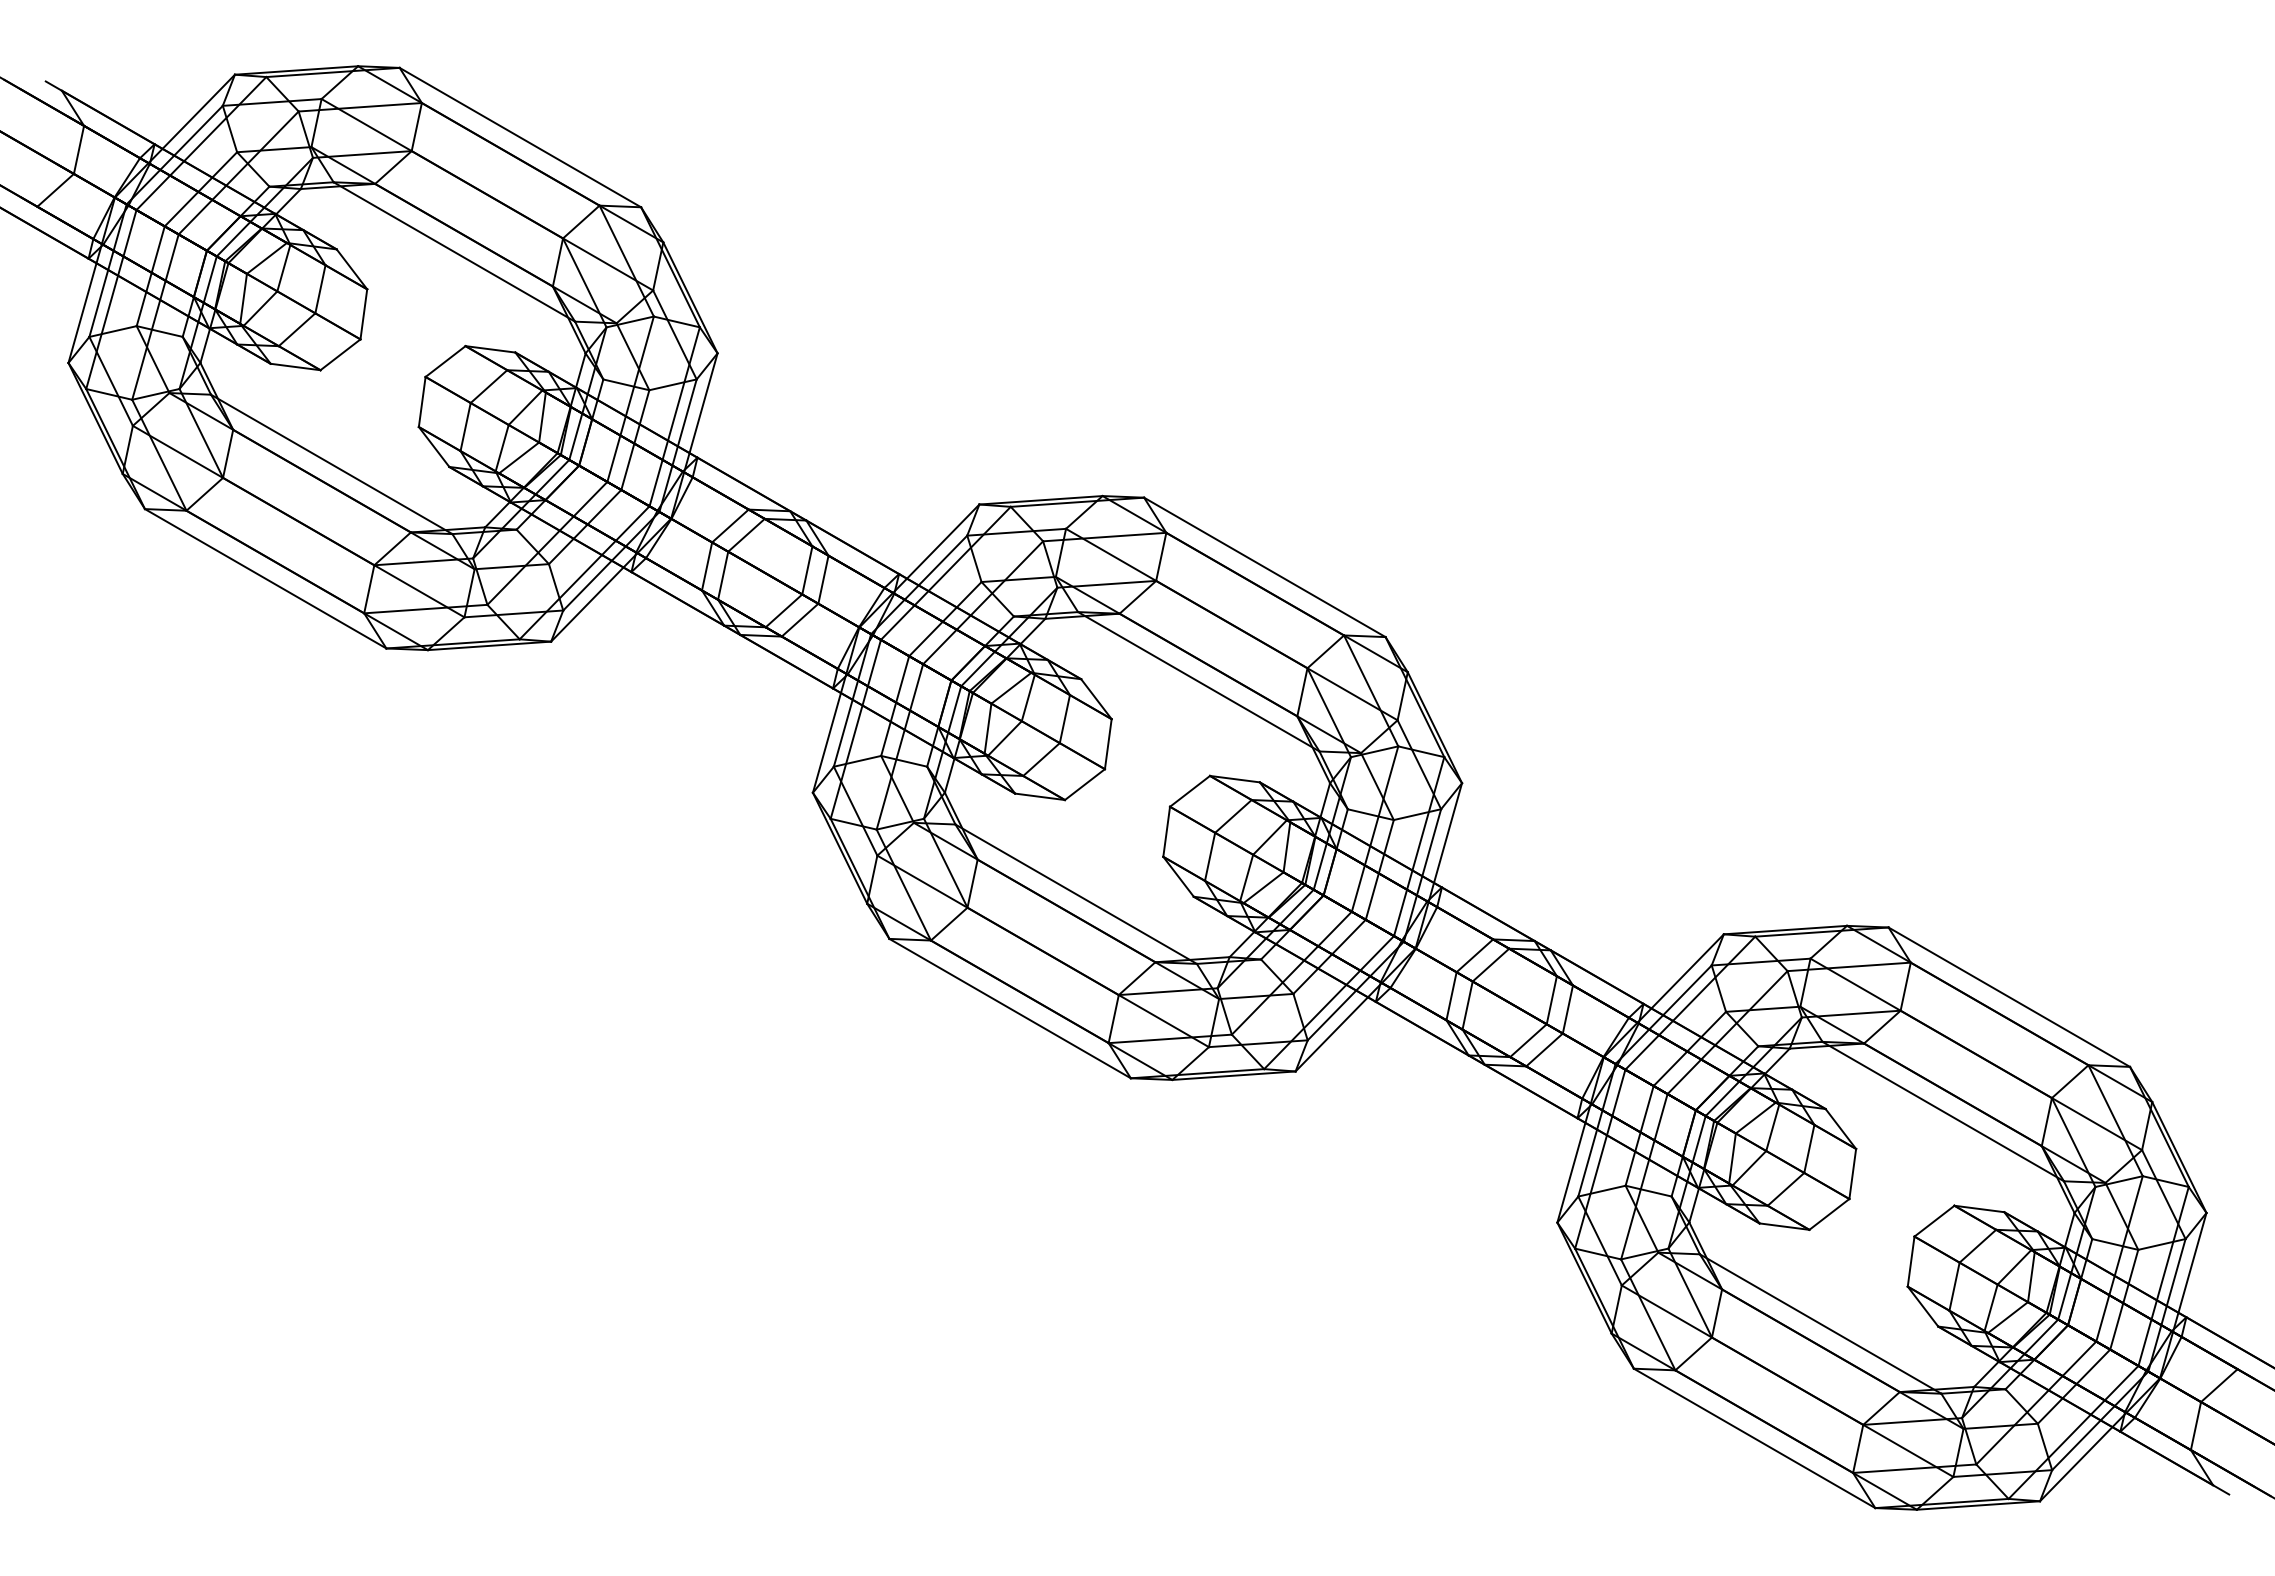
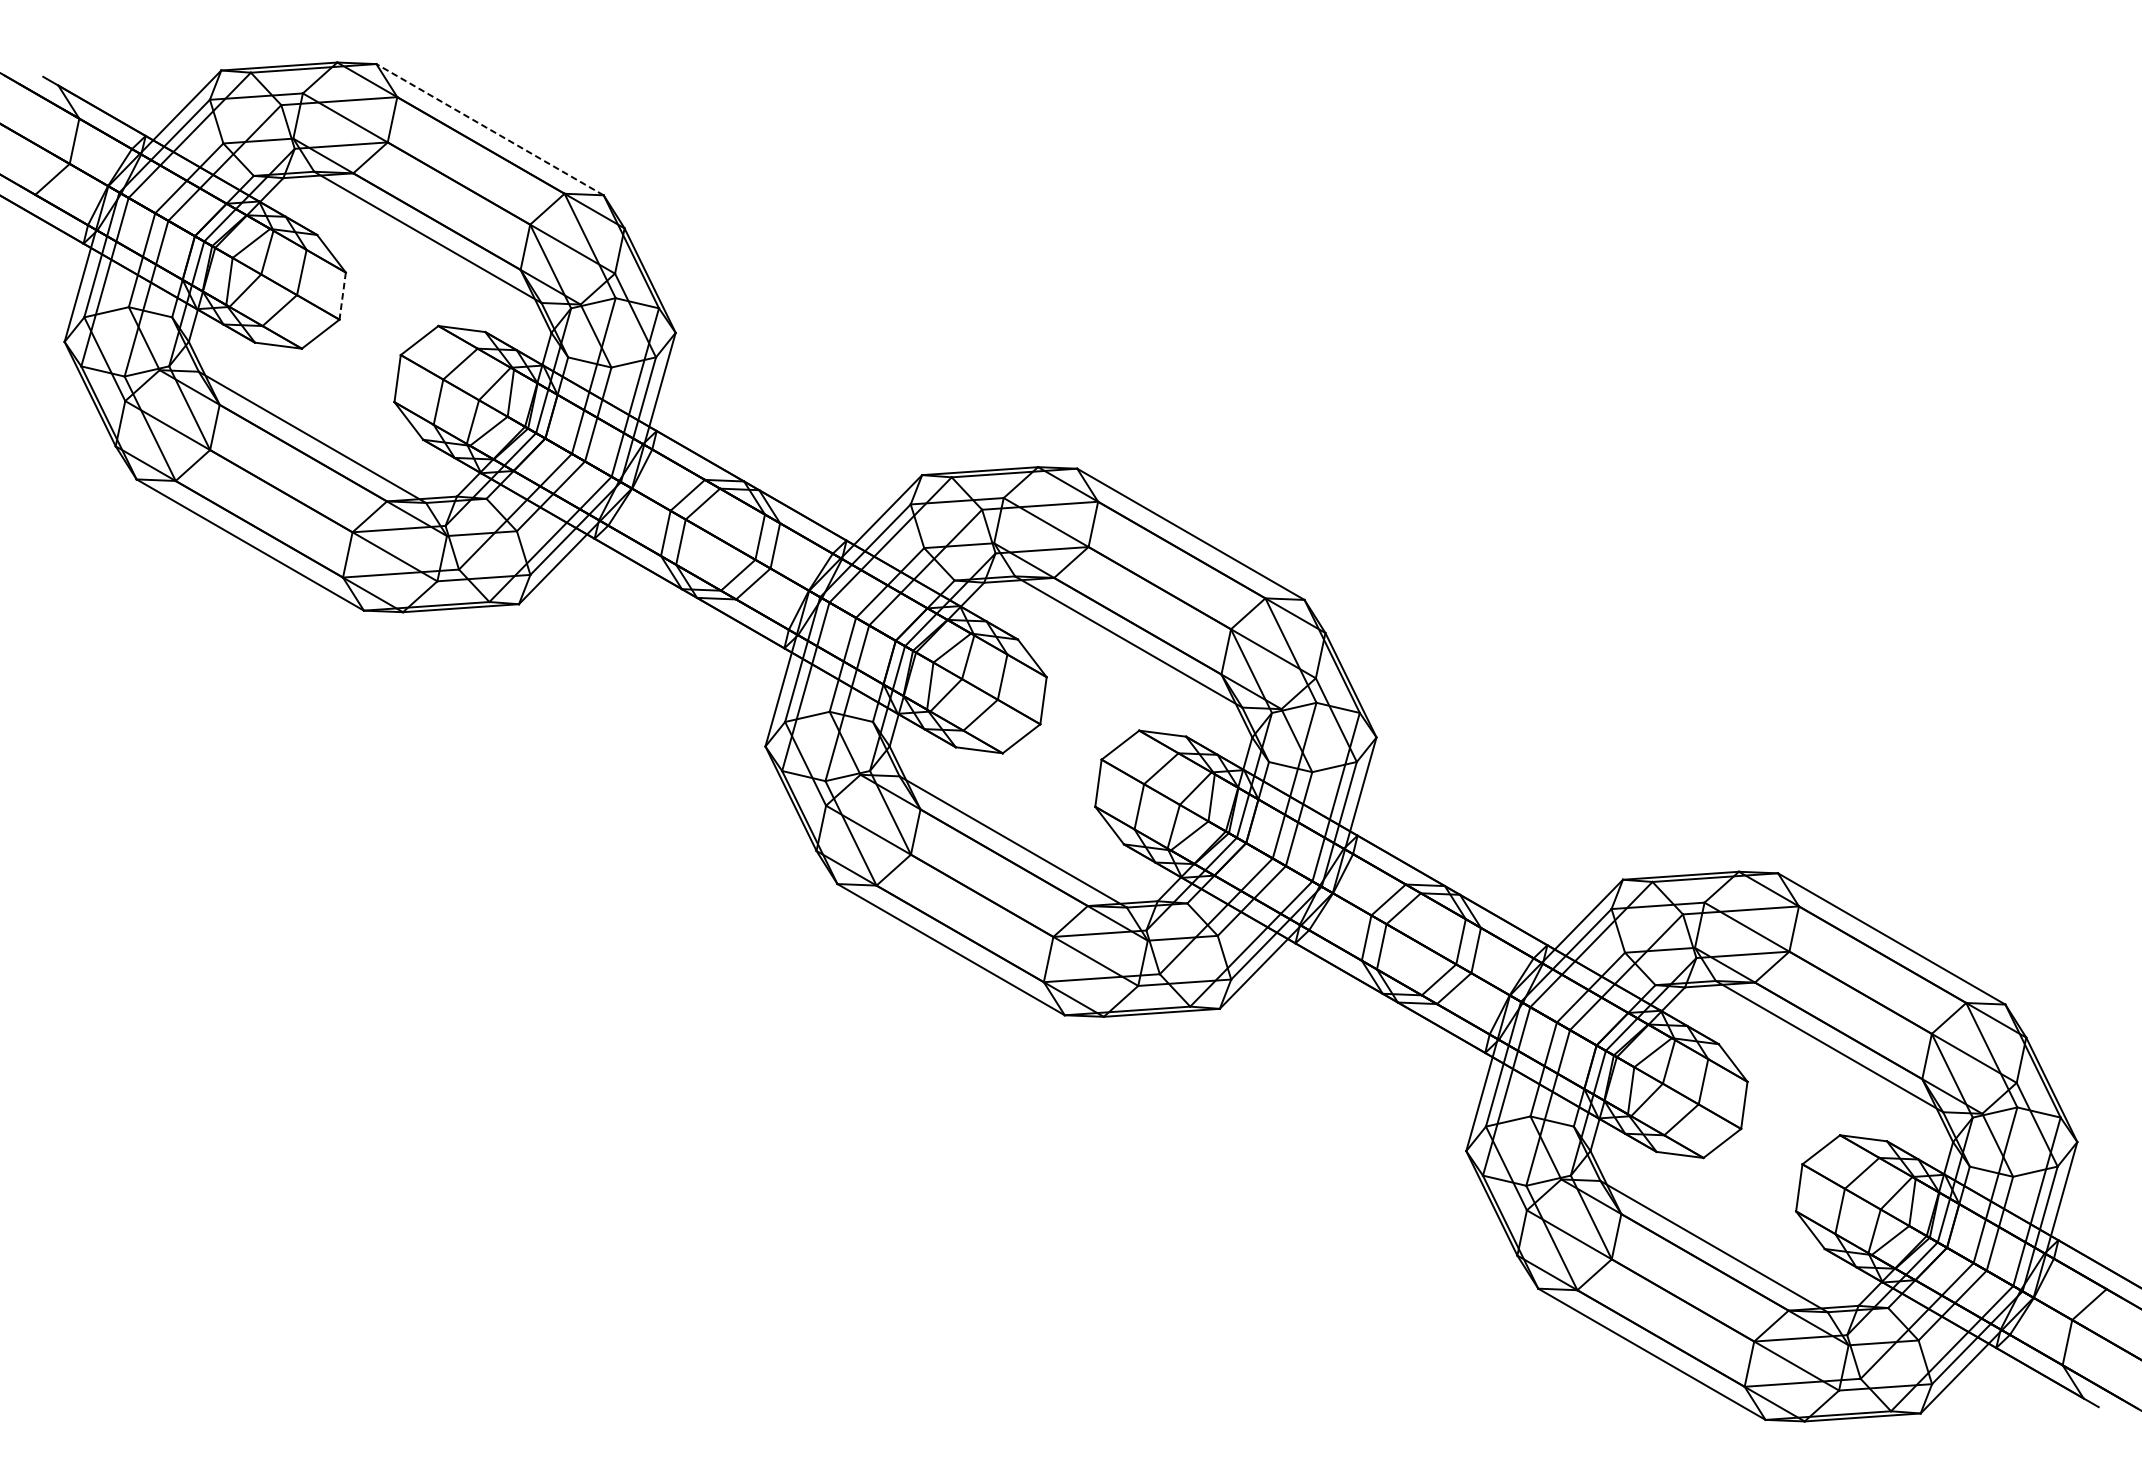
line: (519, 137) -> (489, 129), solid -> dashed
line: (363, 314) -> (342, 296), solid -> dashed

